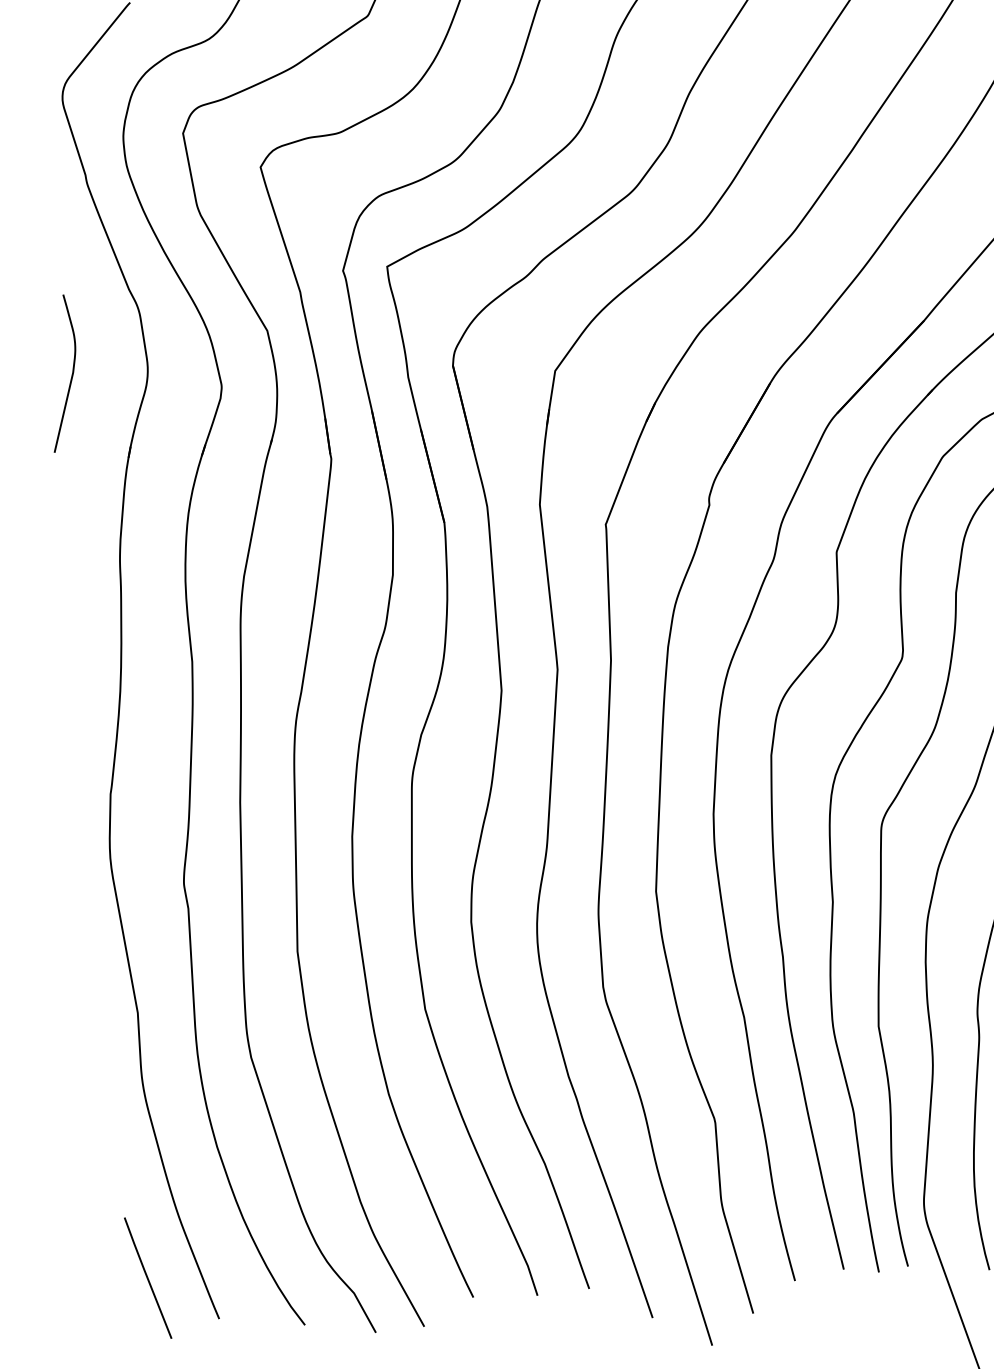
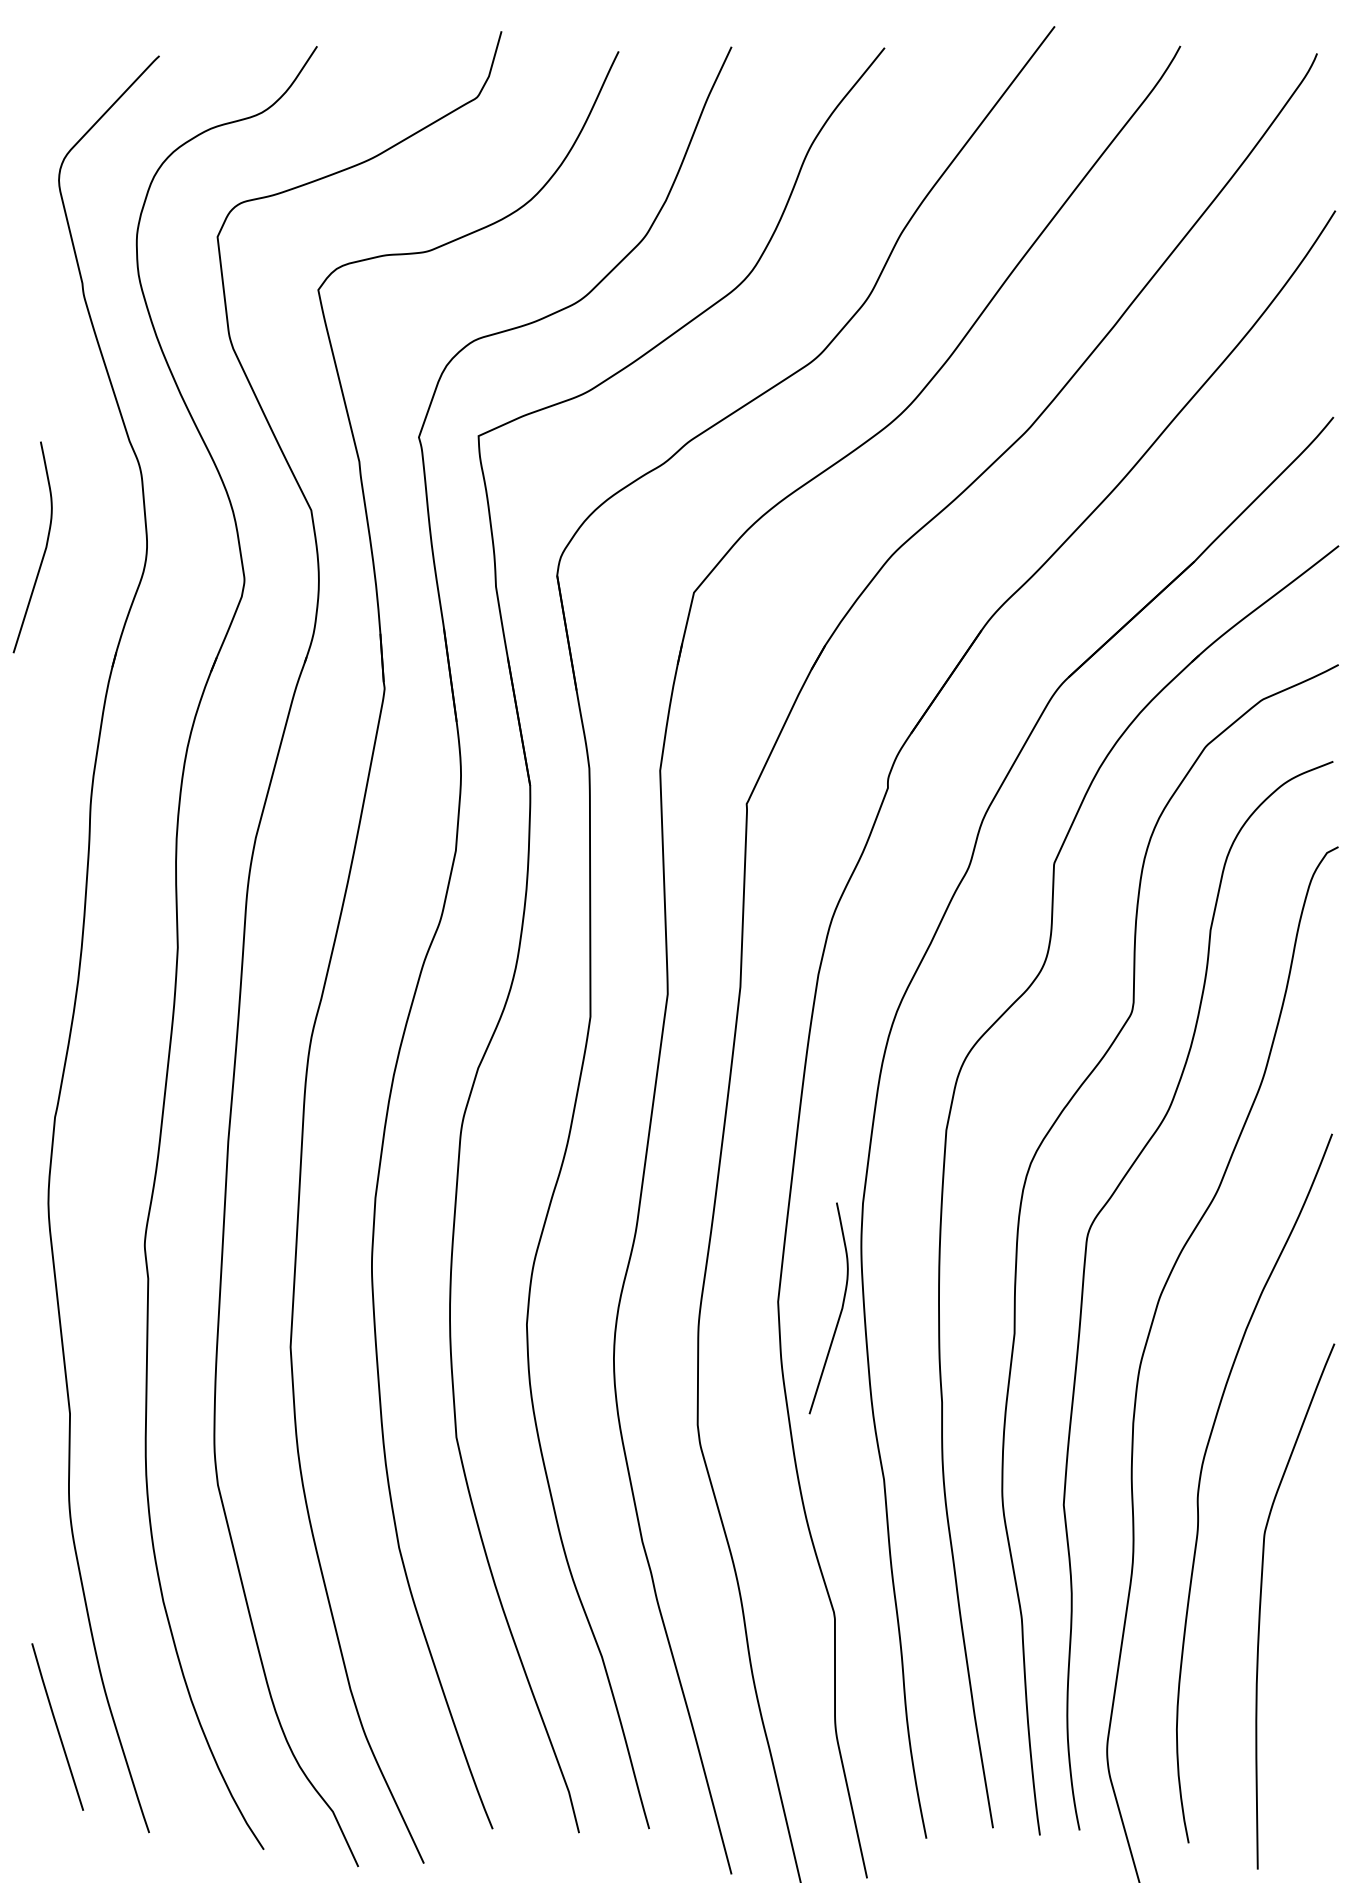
curve: (702, 896) -> (839, 1313), added
line: (147, 1277) -> (57, 1726), moved

